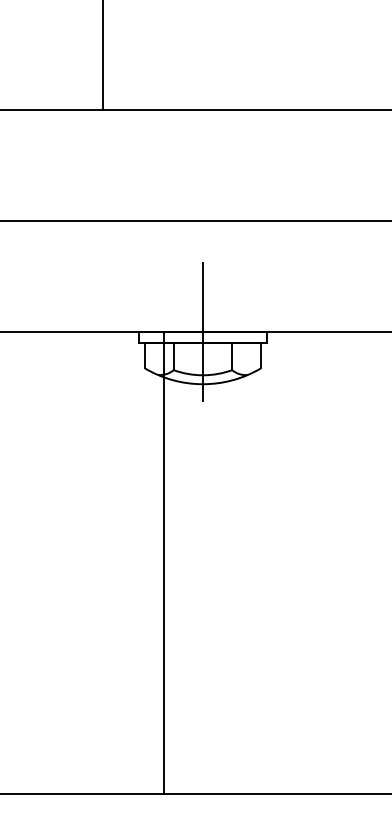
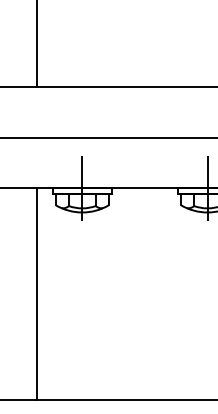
line: (163, 563) -> (36, 294), moved

